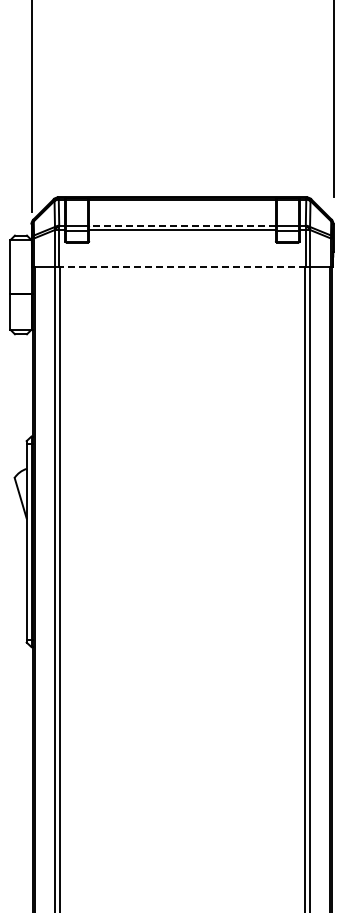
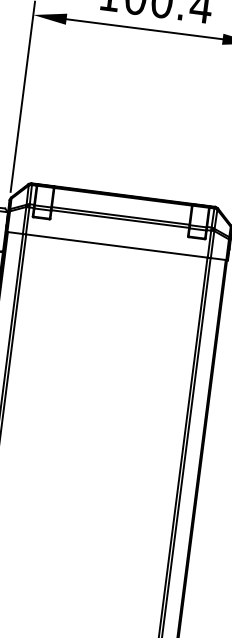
line: (182, 225) -> (120, 215), dashed -> solid
line: (182, 266) -> (116, 245), dashed -> solid

